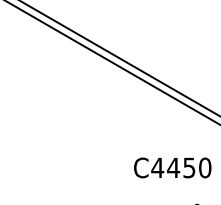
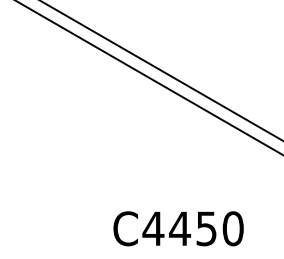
text: (172, 167) -> (178, 228), moved

